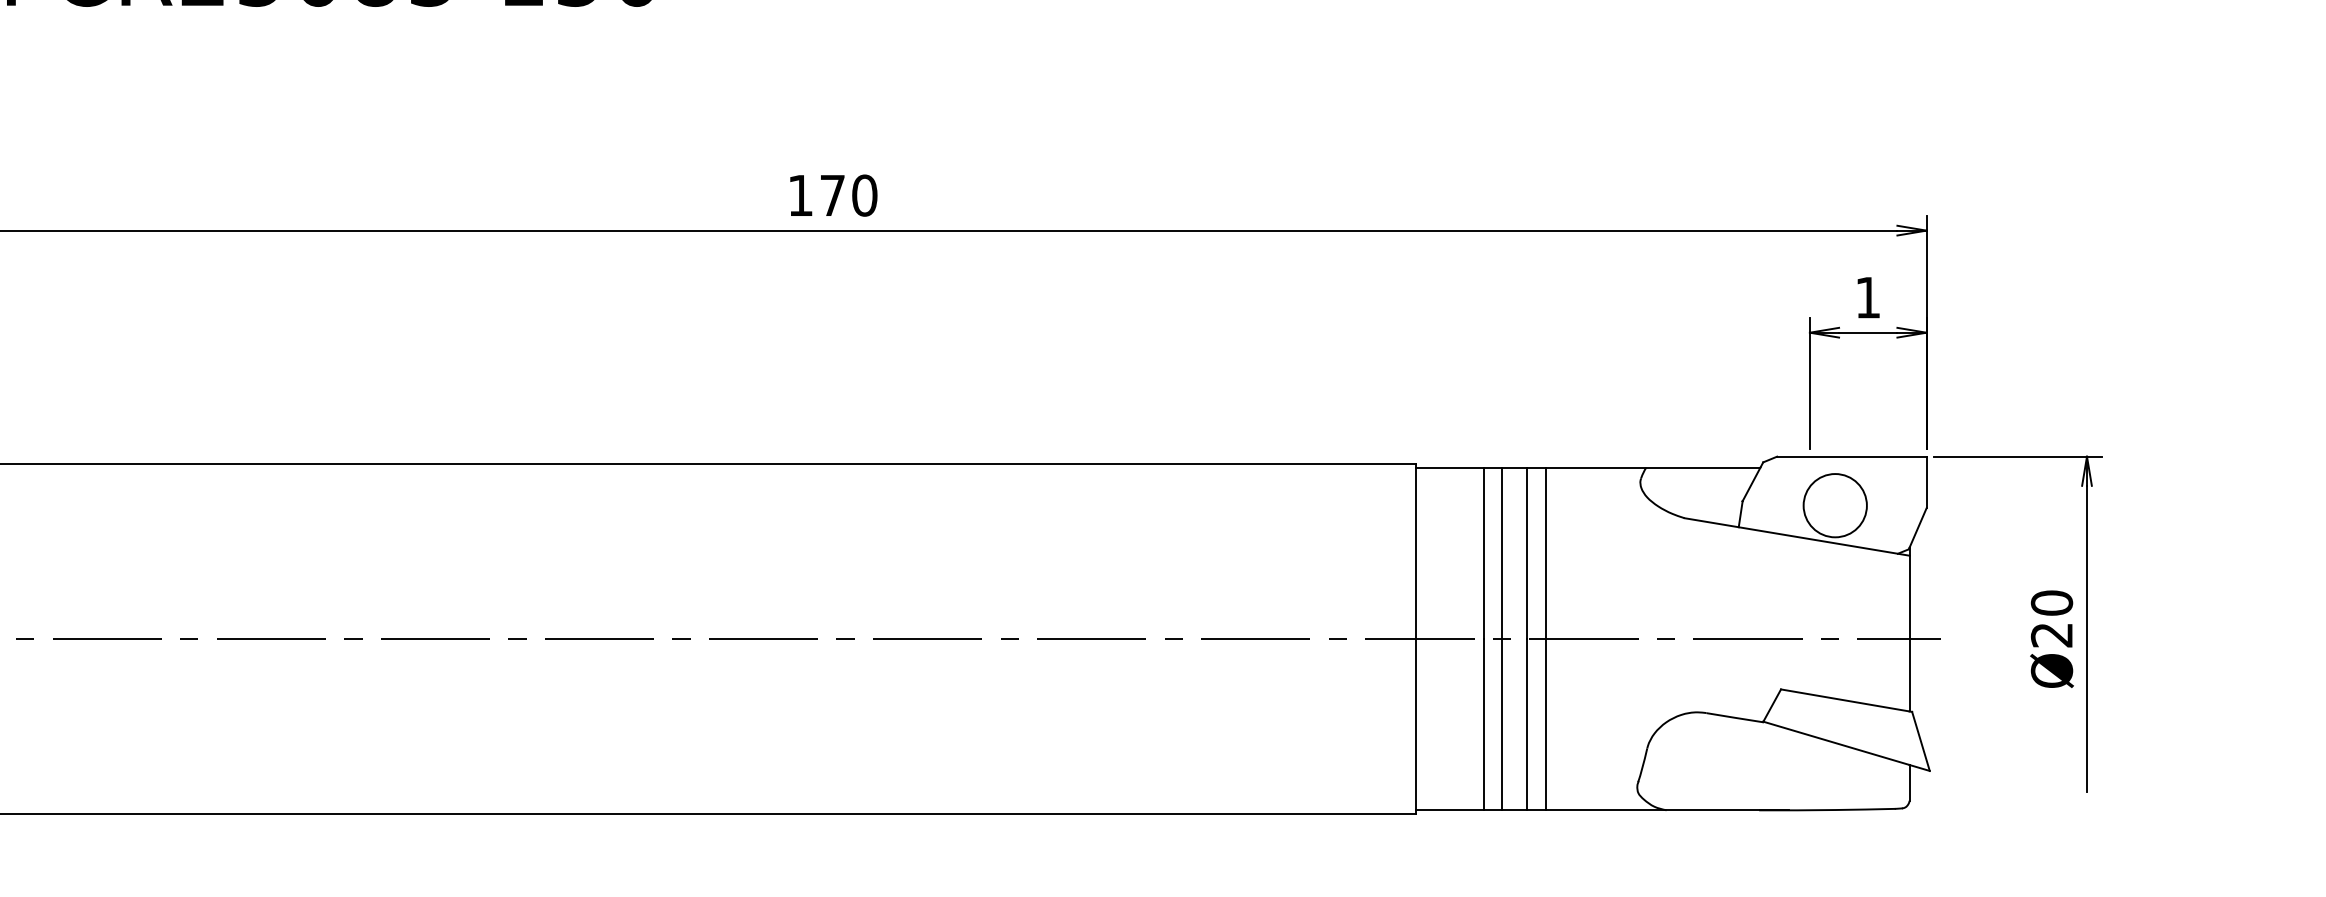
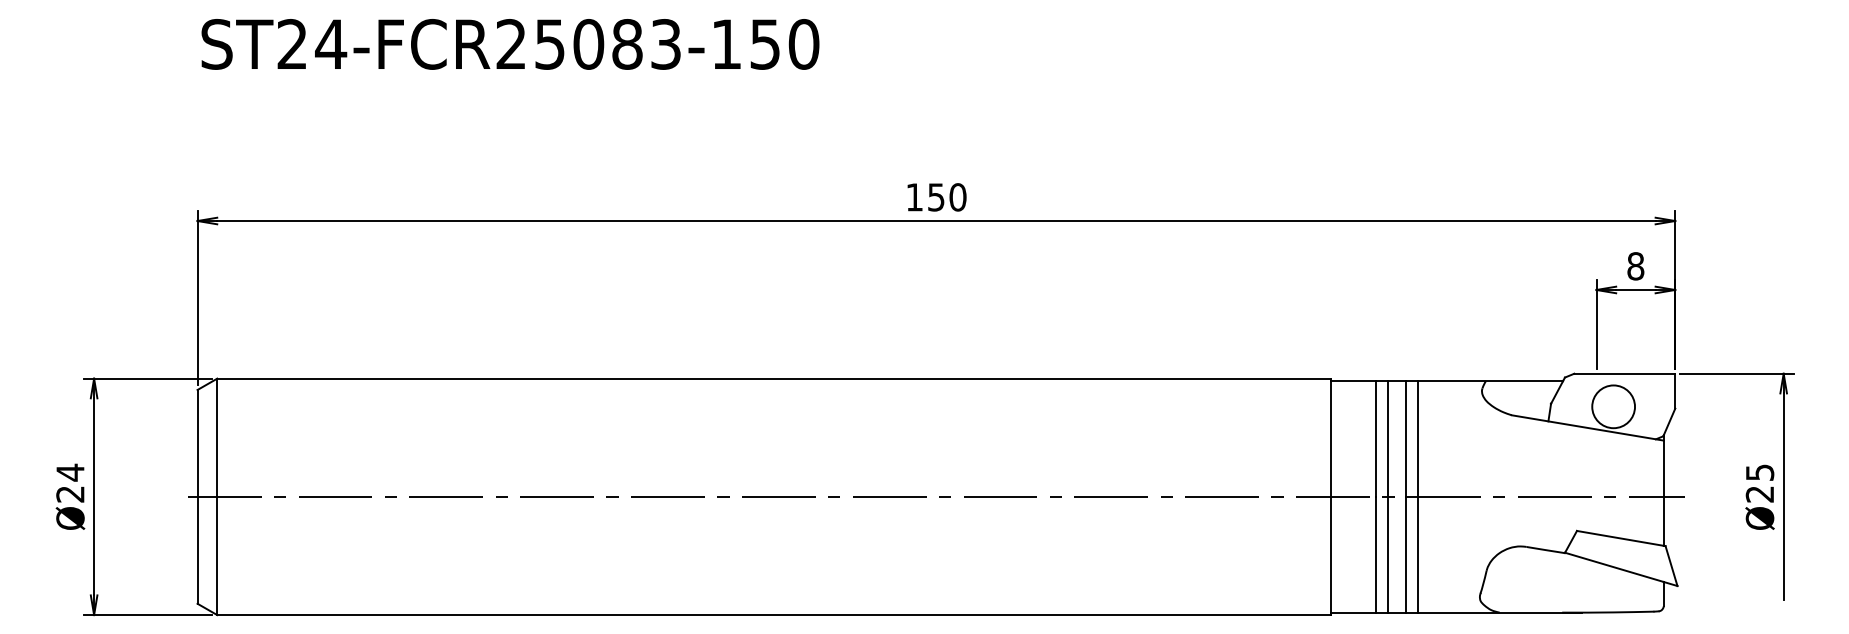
text: (832, 195) -> (936, 197), 170 -> 150
text: (1867, 297) -> (1635, 266), 1 -> 8
text: (2051, 602) -> (1759, 472), 20 -> 25

